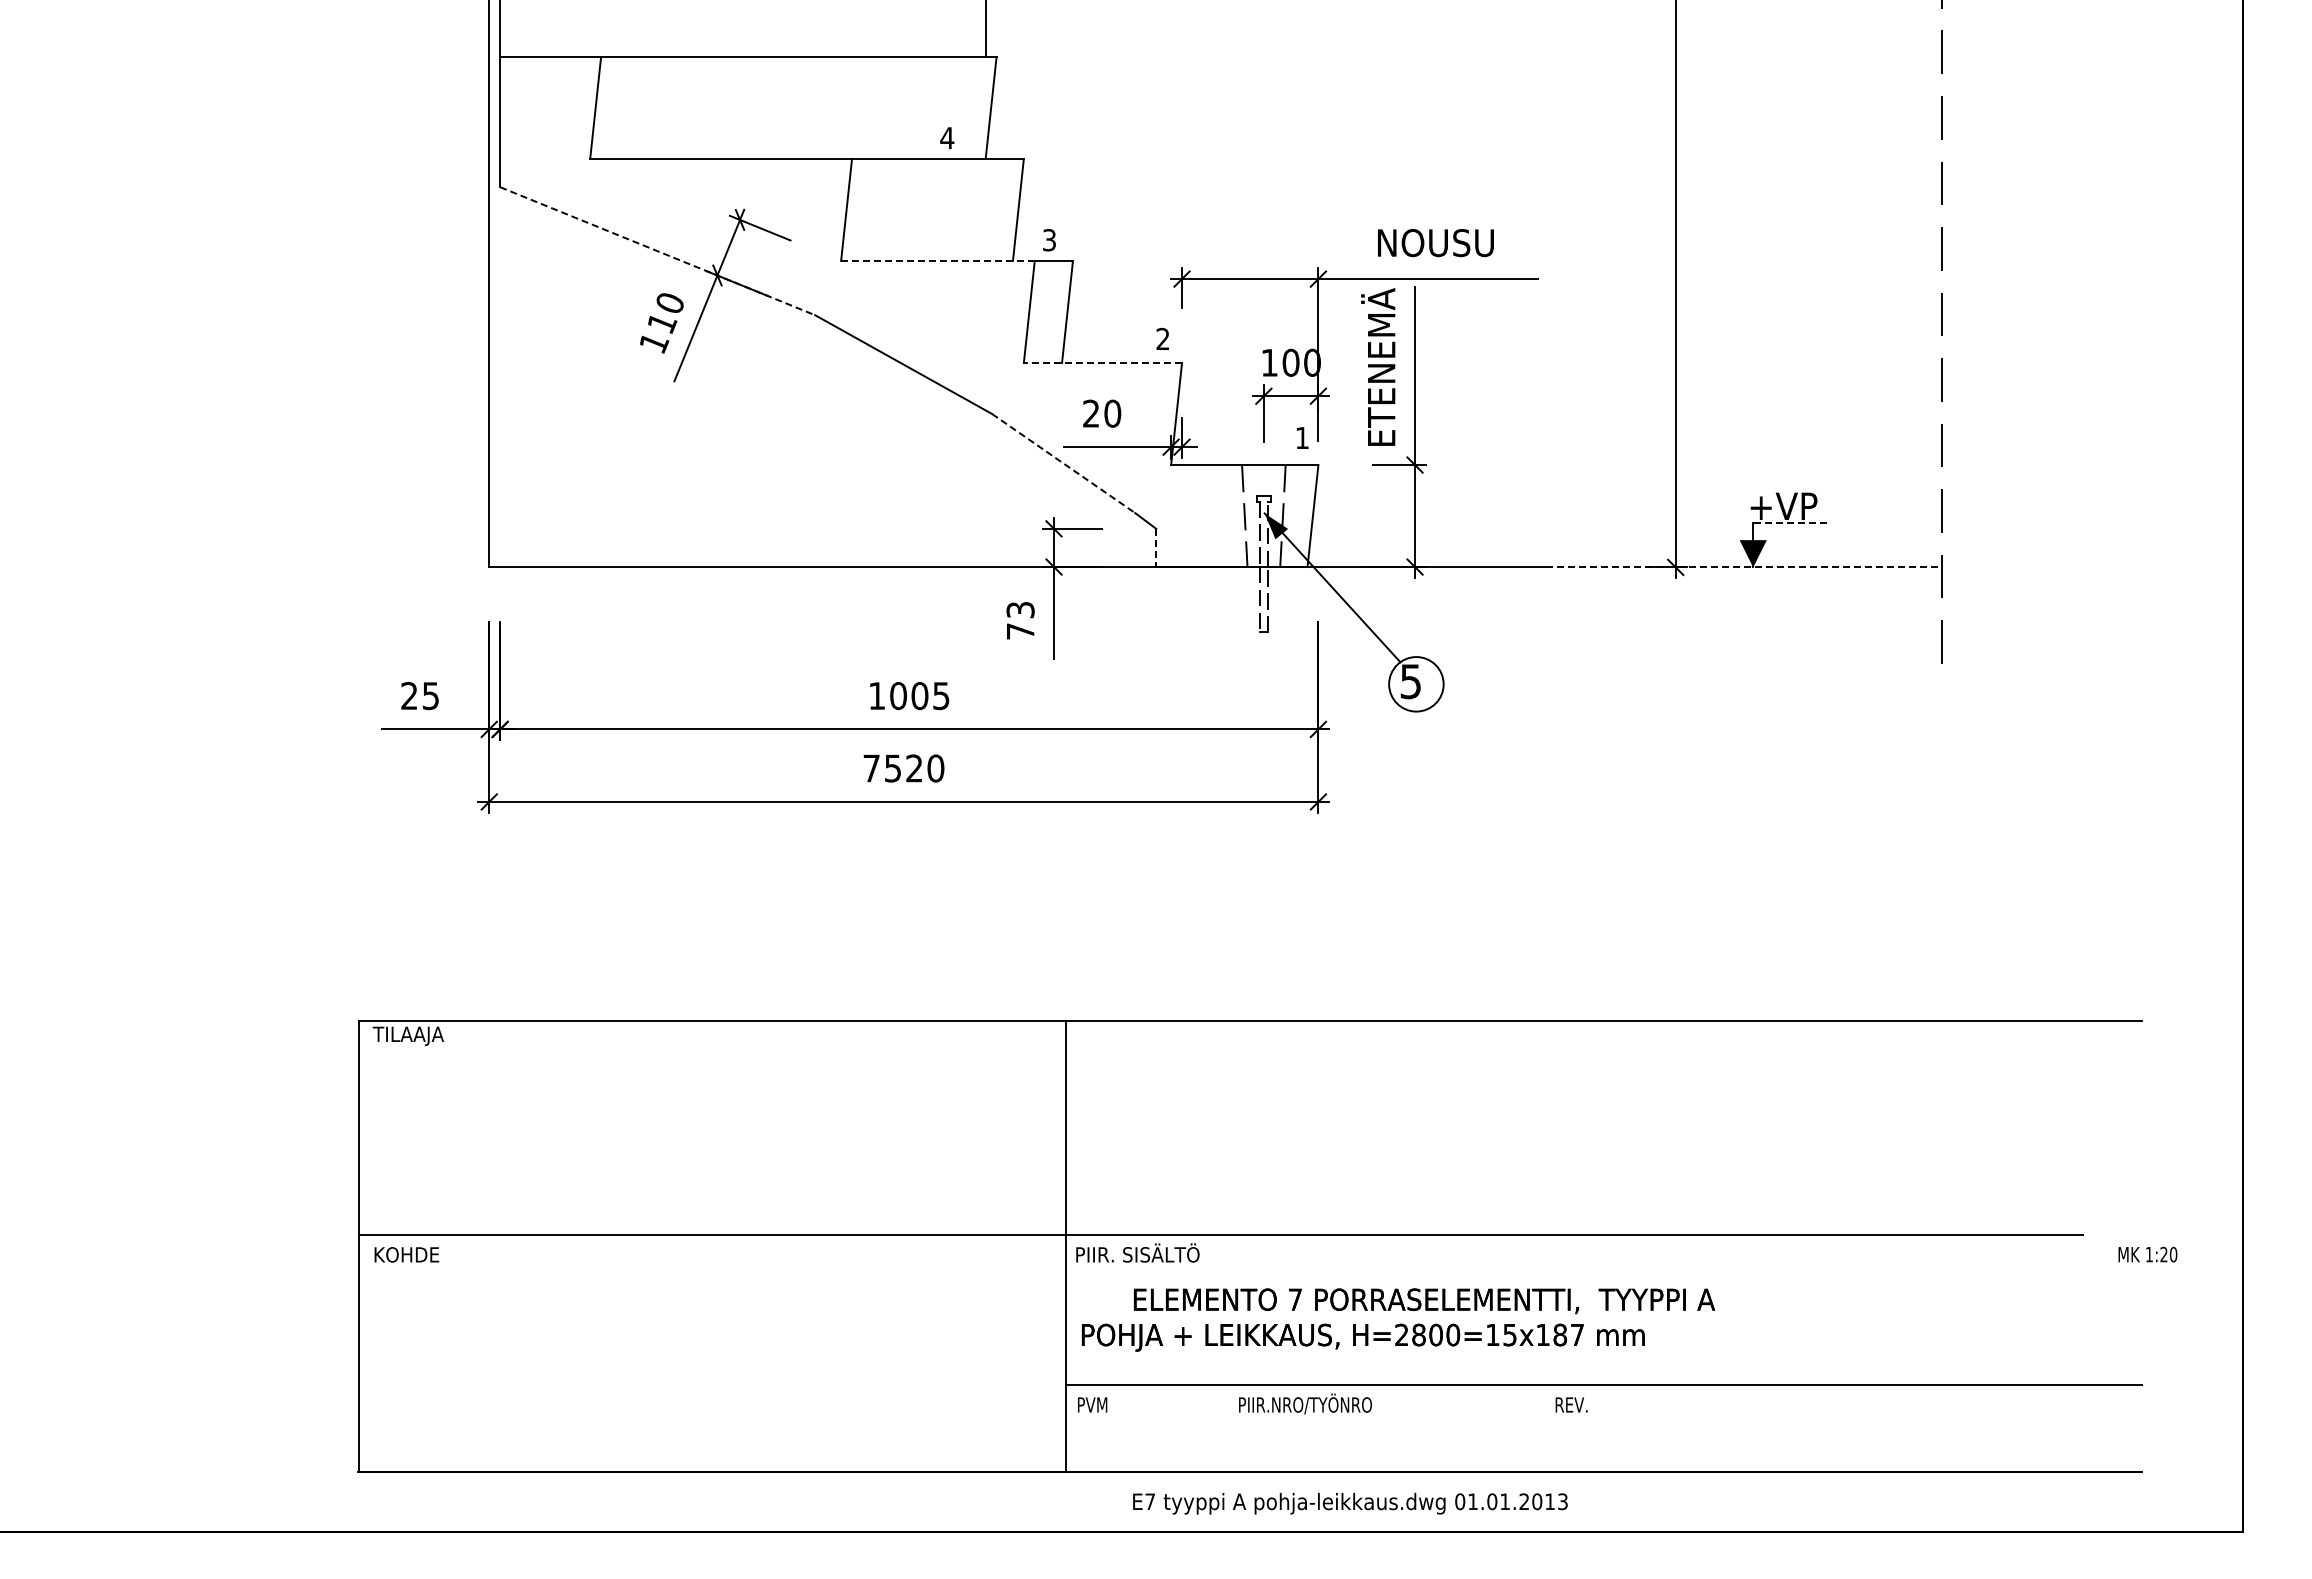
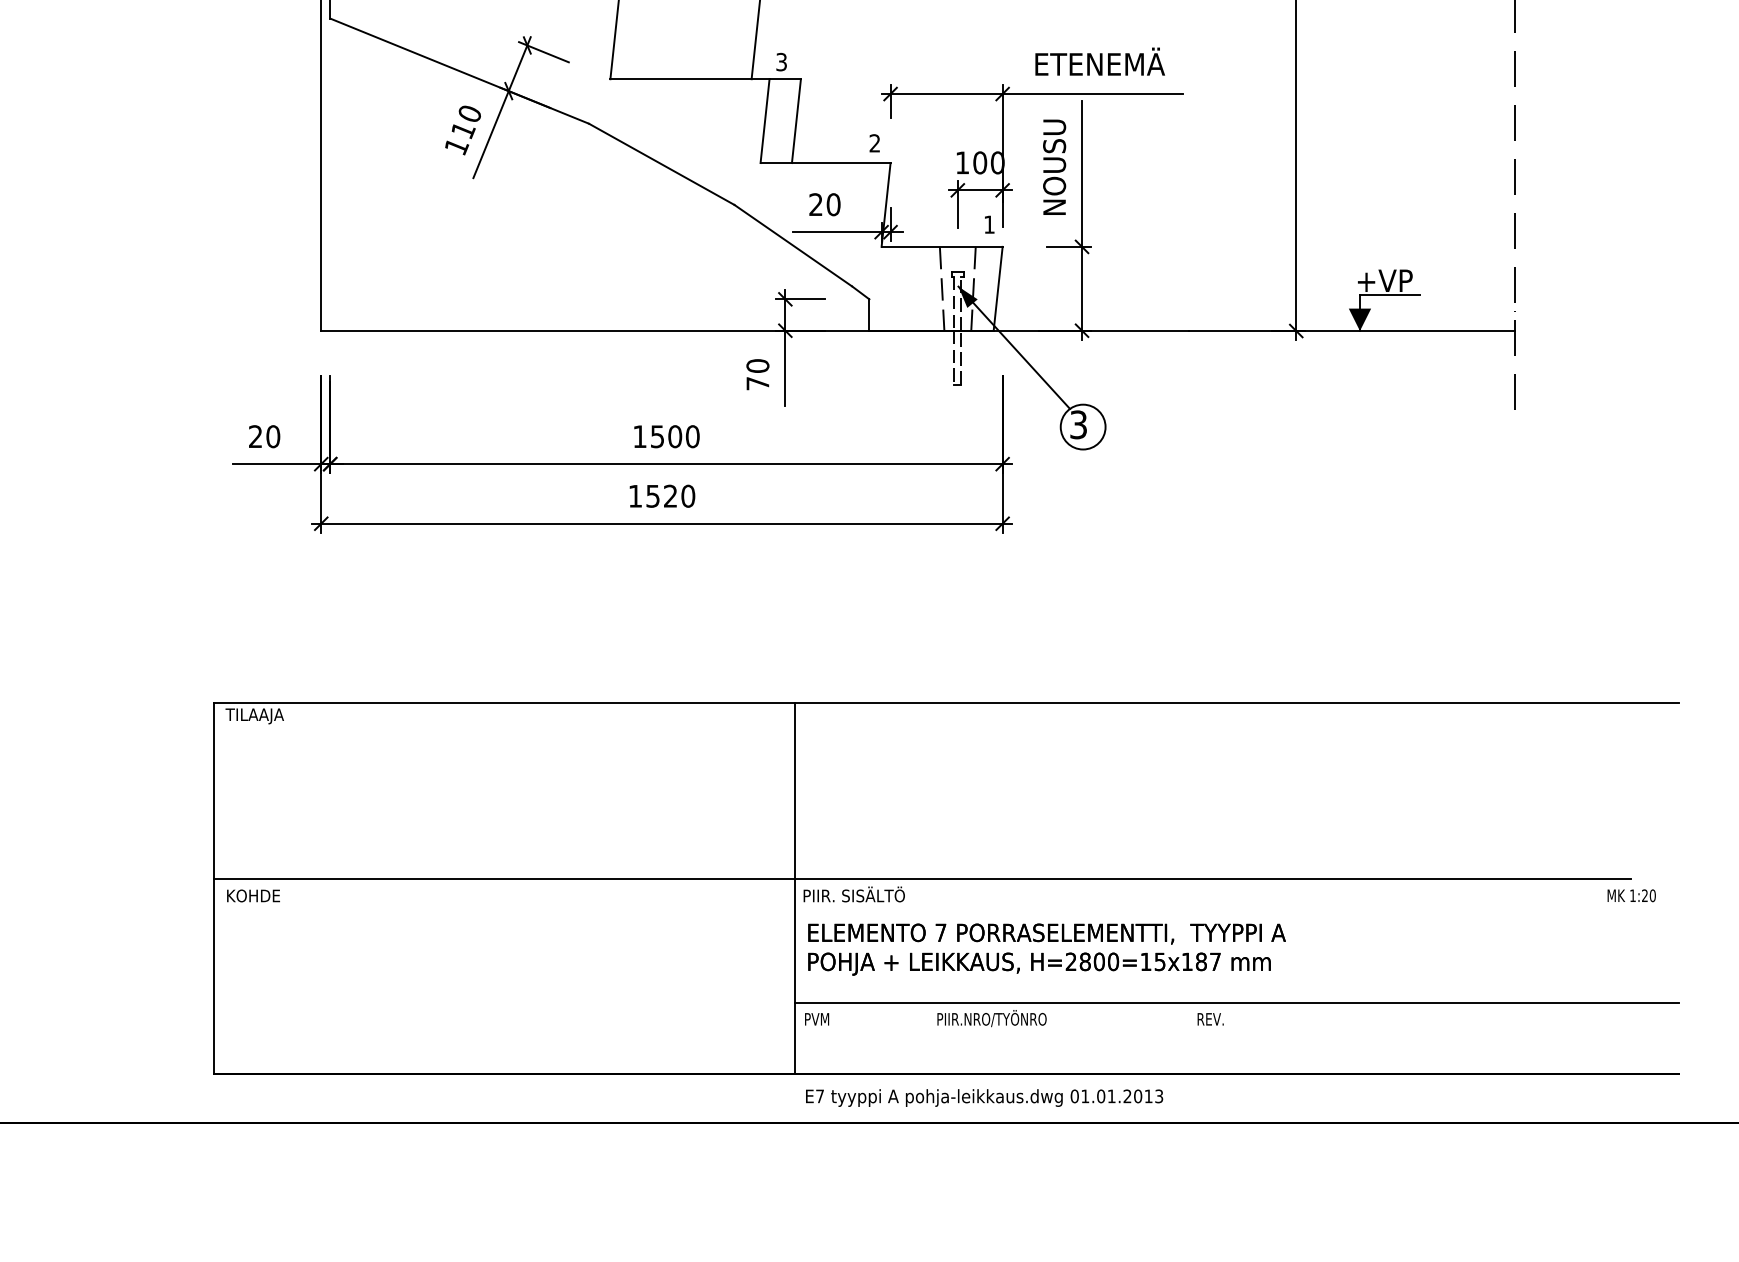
text: (1437, 239) -> (1100, 61), NOUSU -> ETENEMÄ
line: (657, 251) -> (459, 71), dashed -> solid
line: (937, 261) -> (689, 79), dashed -> solid
line: (1102, 363) -> (825, 163), dashed -> solid
text: (1378, 366) -> (1052, 165), ETENEMÄ -> NOUSU
line: (1064, 463) -> (793, 245), dashed -> solid
line: (1789, 523) -> (1389, 294), dashed -> solid
line: (1156, 548) -> (869, 315), dashed -> solid
line: (1744, 567) -> (1352, 331), dashed -> solid
text: (1020, 609) -> (757, 365), 73 -> 70
text: (1410, 681) -> (1078, 424), 5 -> 3
text: (430, 696) -> (272, 437), 25 -> 20
text: (919, 696) -> (674, 437), 1005 -> 1500
text: (871, 768) -> (635, 496), 7520 -> 1520
text: (2147, 1254) -> (1631, 895), moved
text: (1424, 1301) -> (1047, 934), moved
text: (1350, 1503) -> (984, 1097), moved

